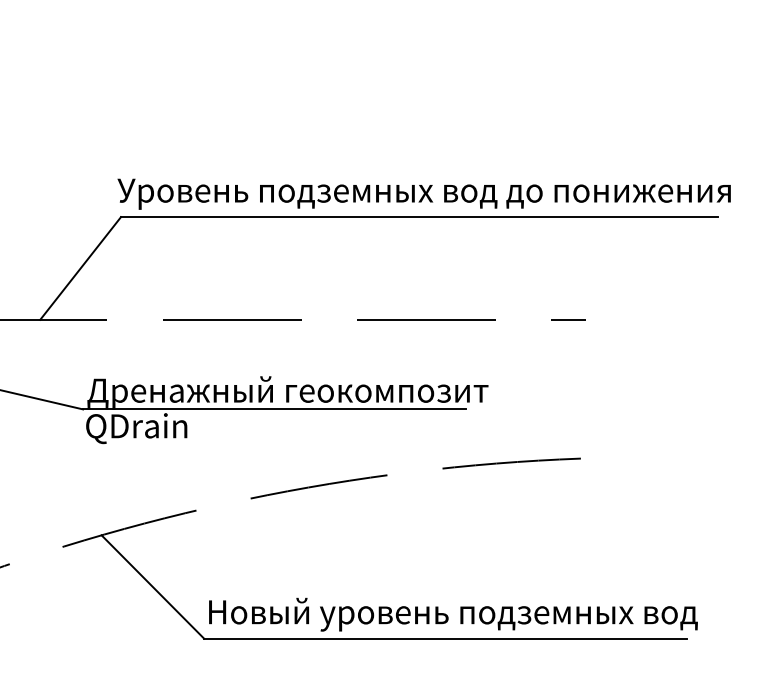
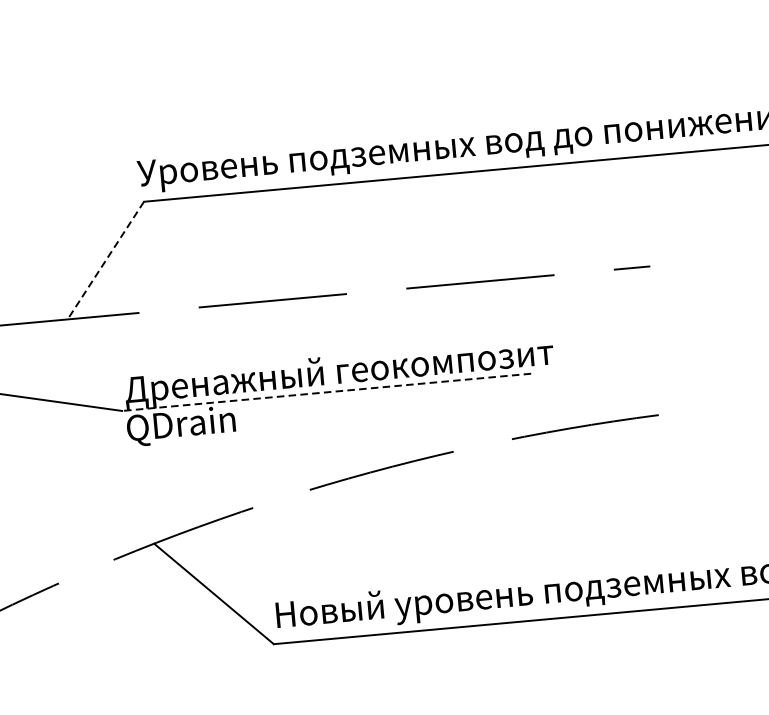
line: (80, 268) -> (105, 260), solid -> dashed
line: (274, 409) -> (326, 392), solid -> dashed

